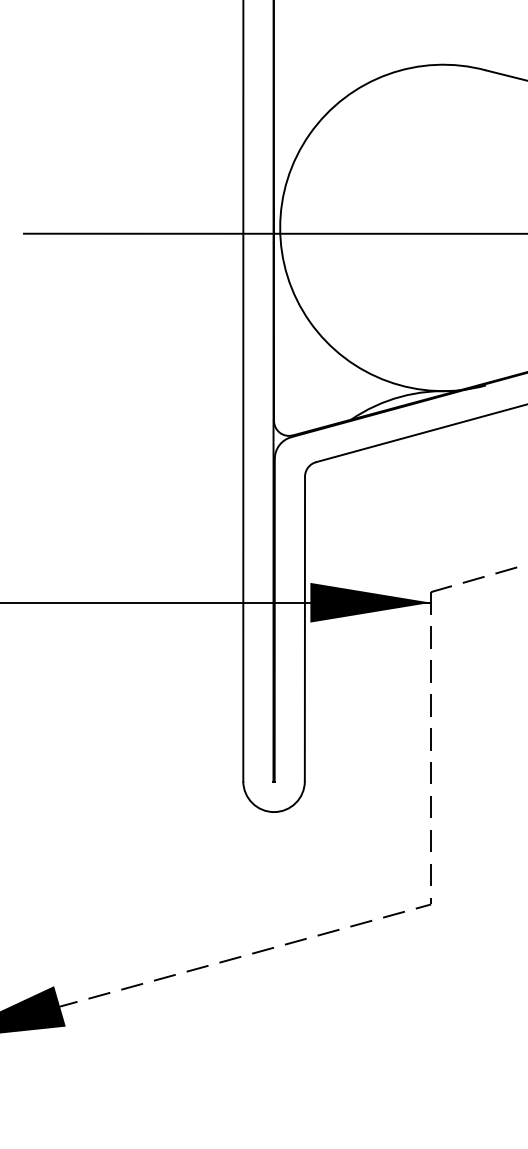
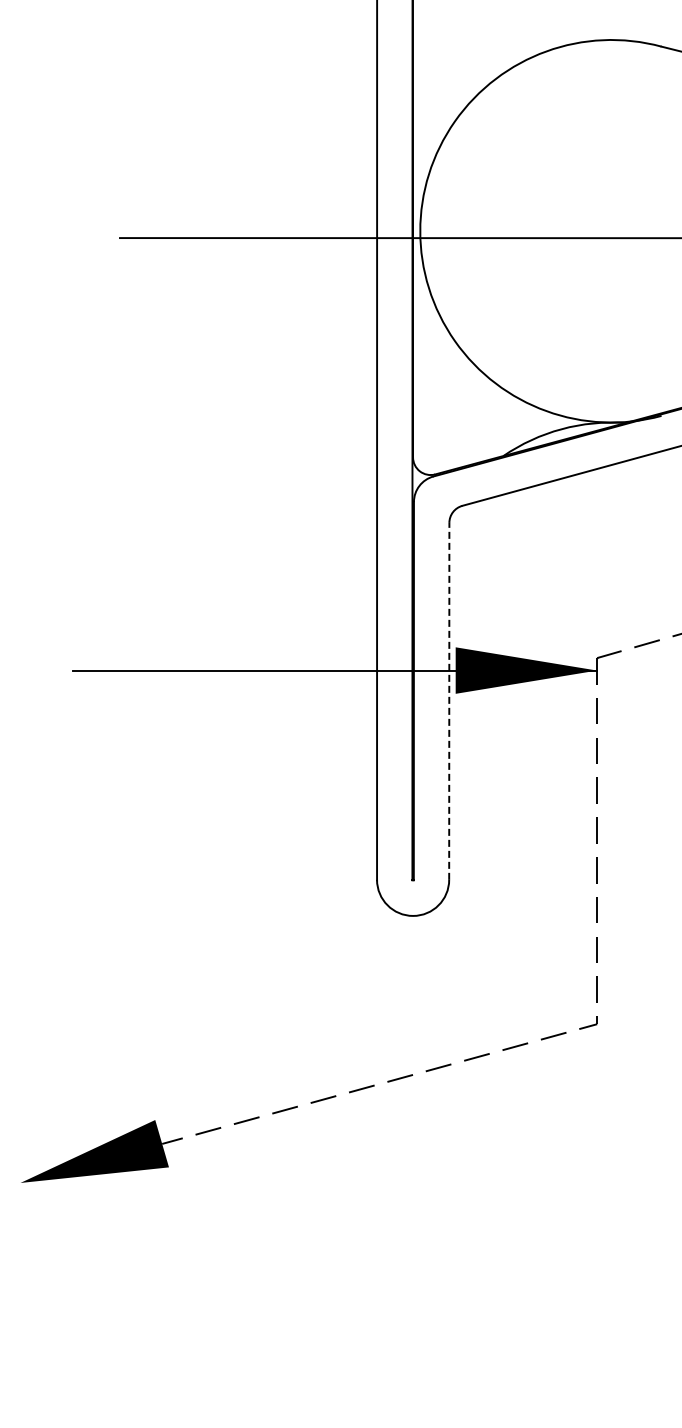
line: (305, 628) -> (449, 700), solid -> dashed

